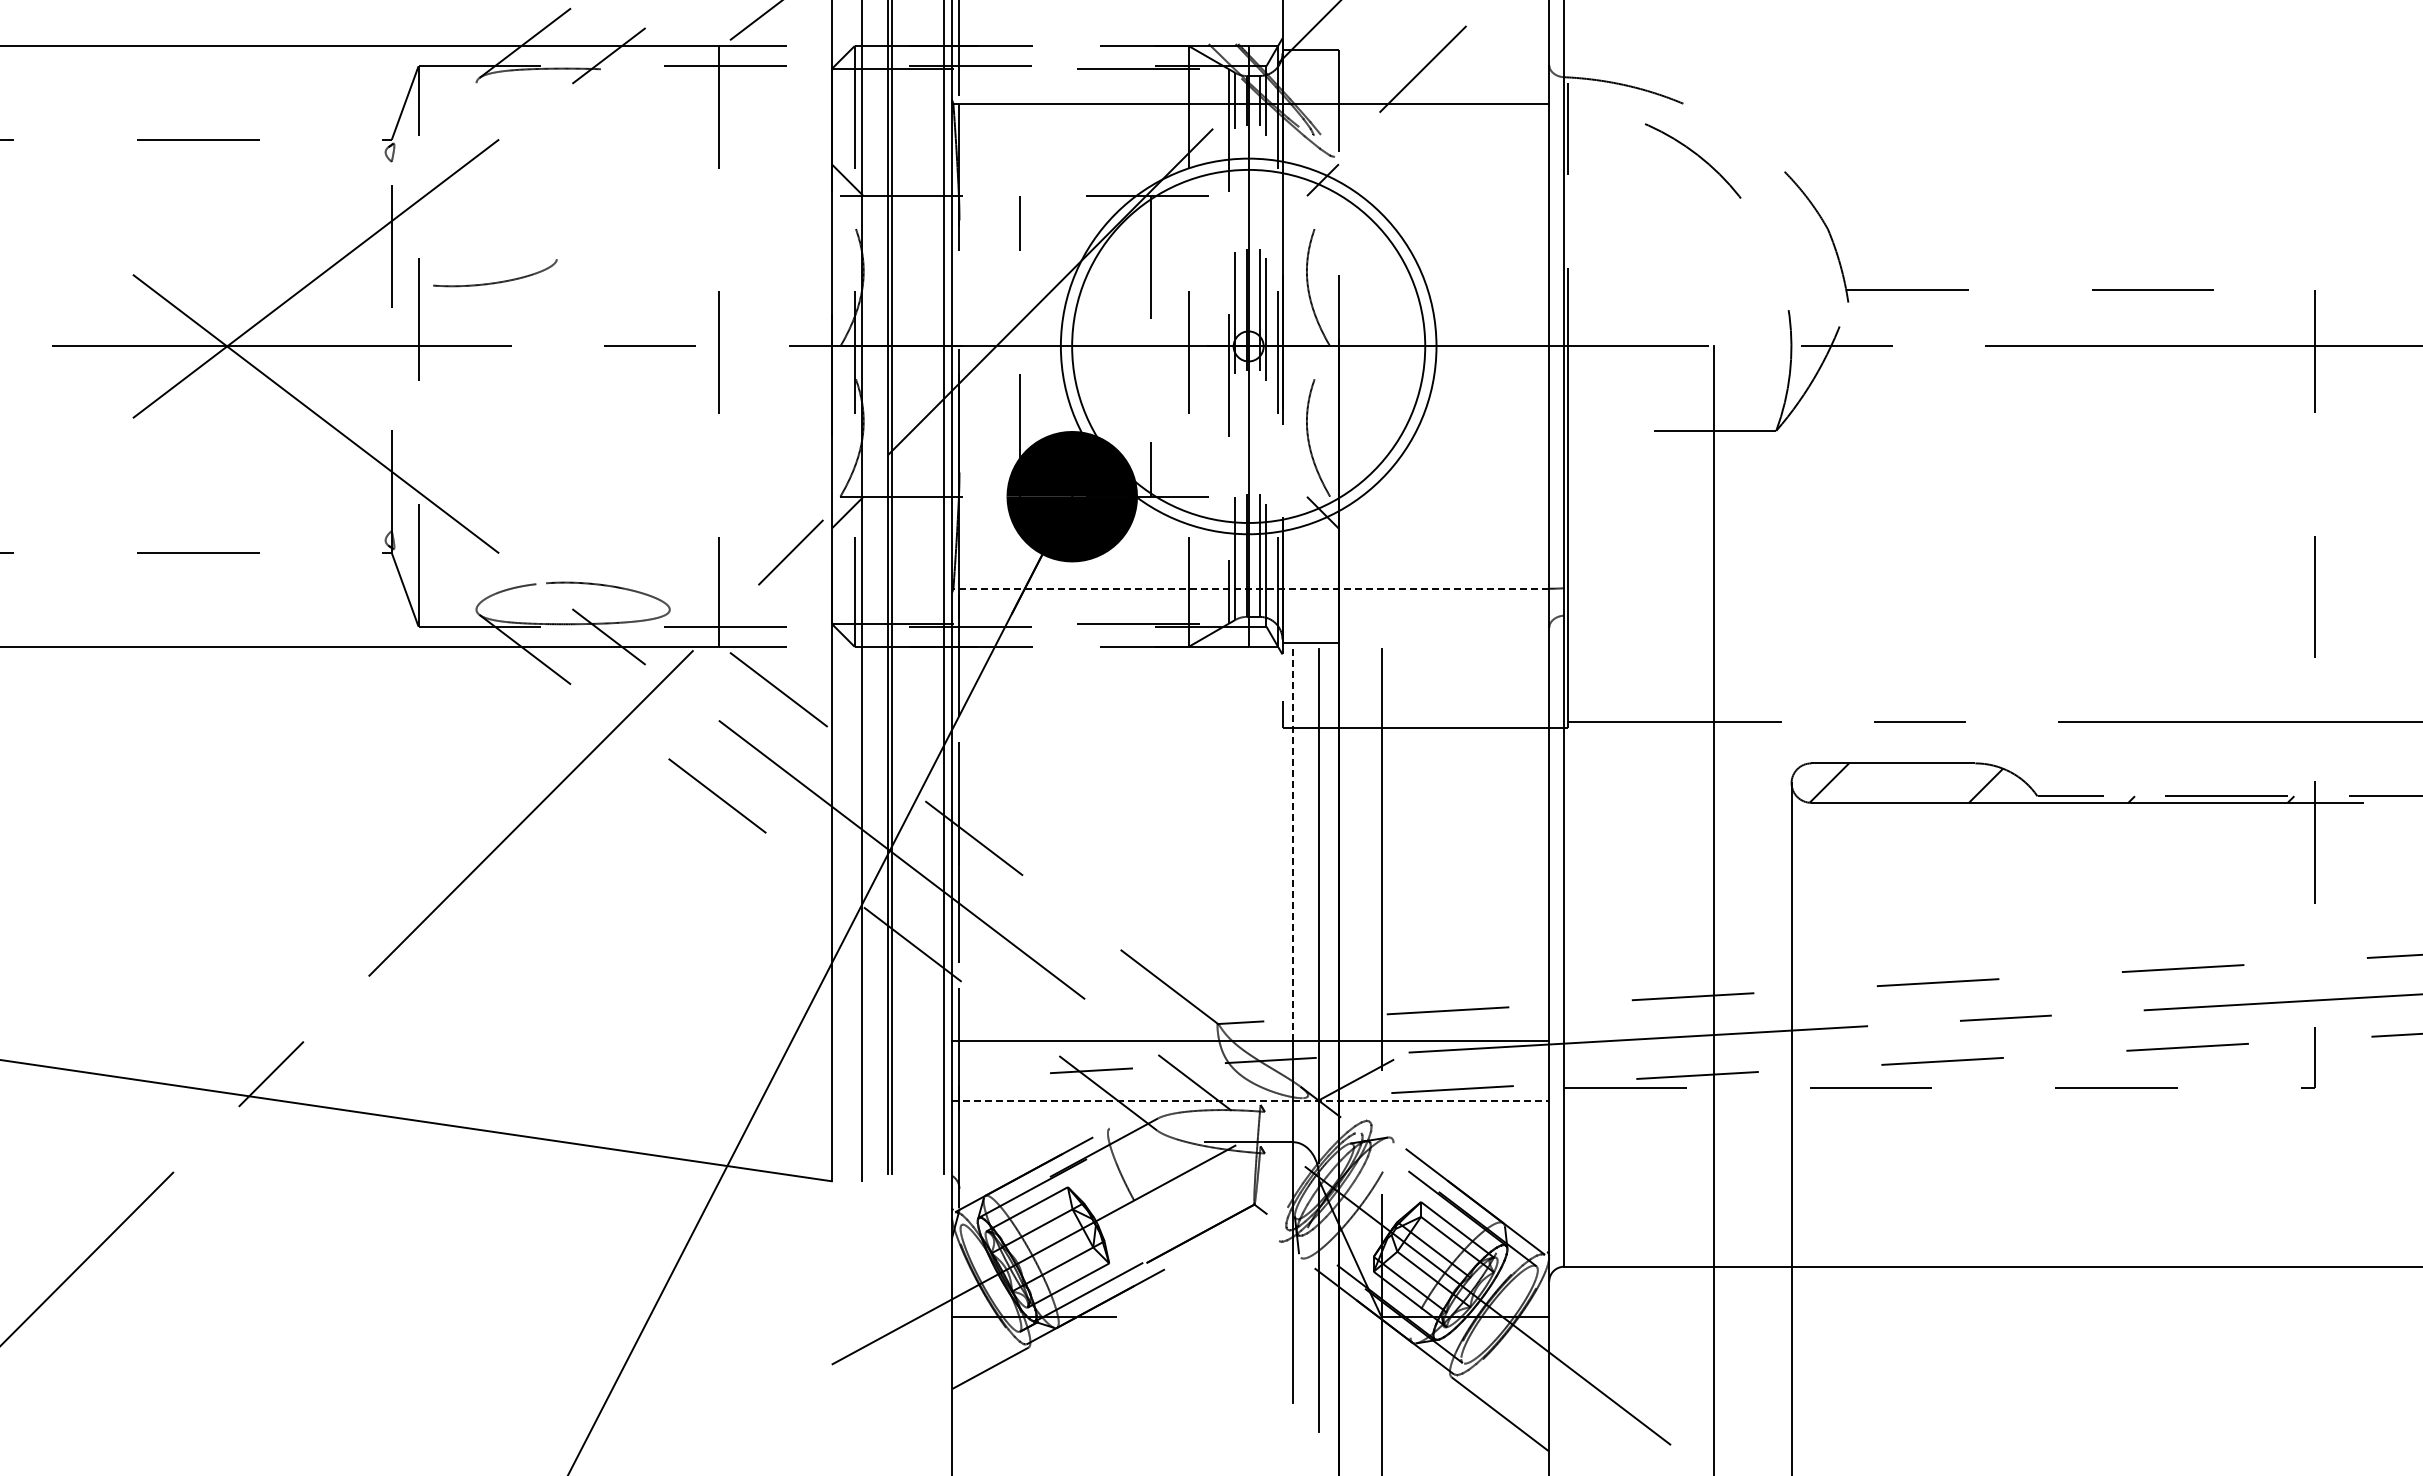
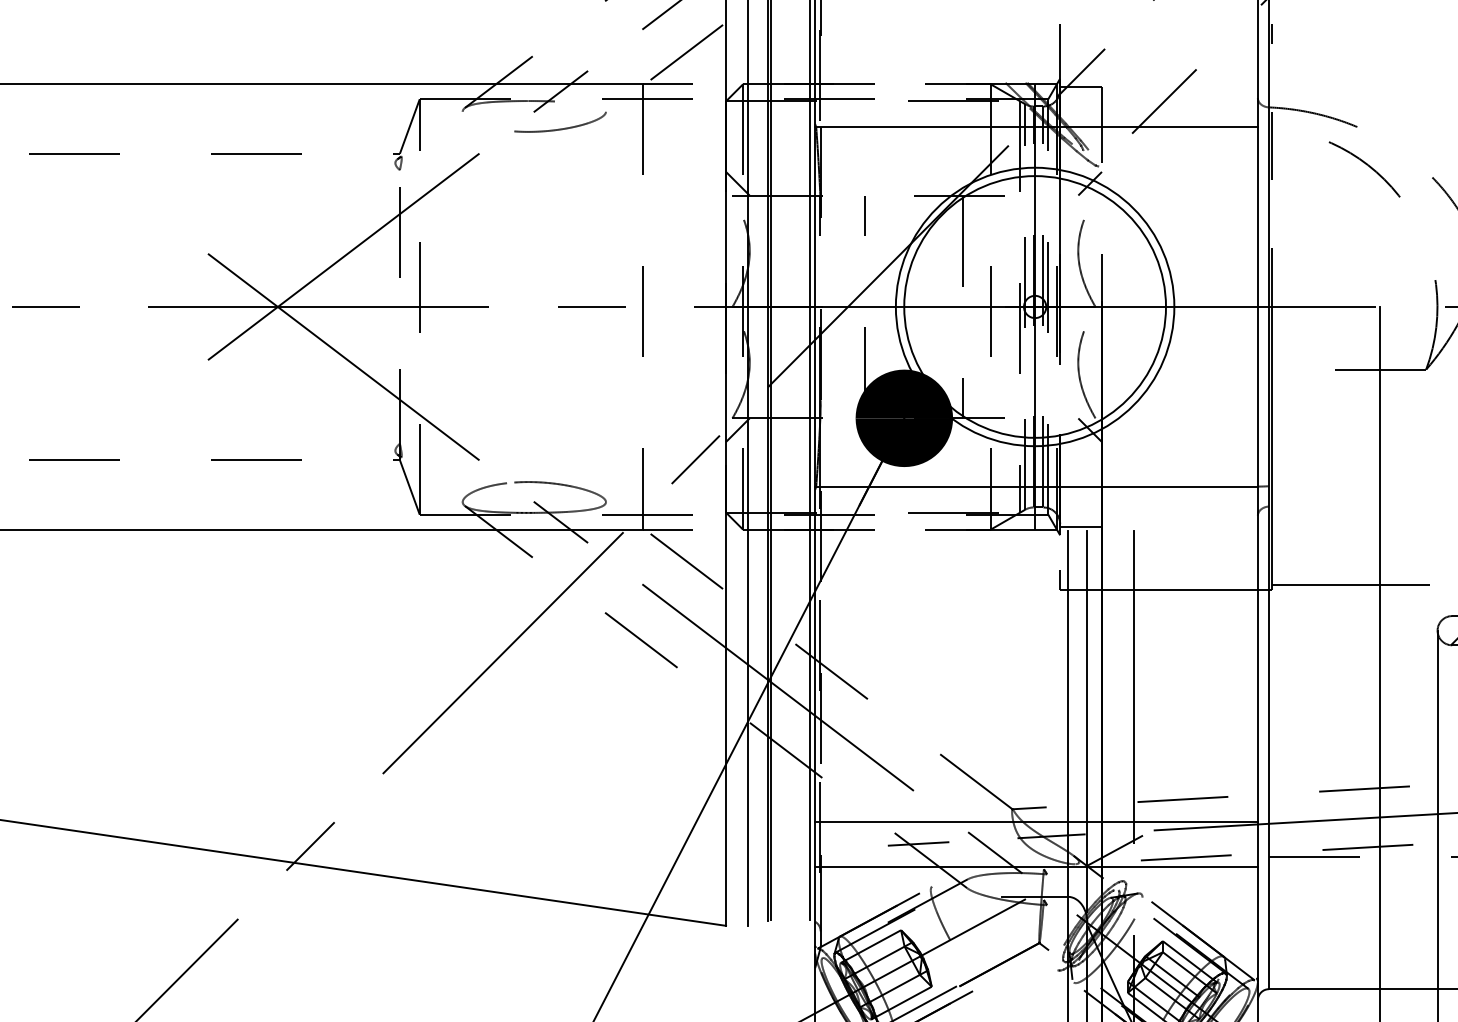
part: (497, 281) -> (562, 128), moved
line: (1250, 588) -> (1036, 486), dashed -> solid
line: (1292, 844) -> (1067, 676), dashed -> solid
line: (1250, 1101) -> (1036, 866), dashed -> solid

